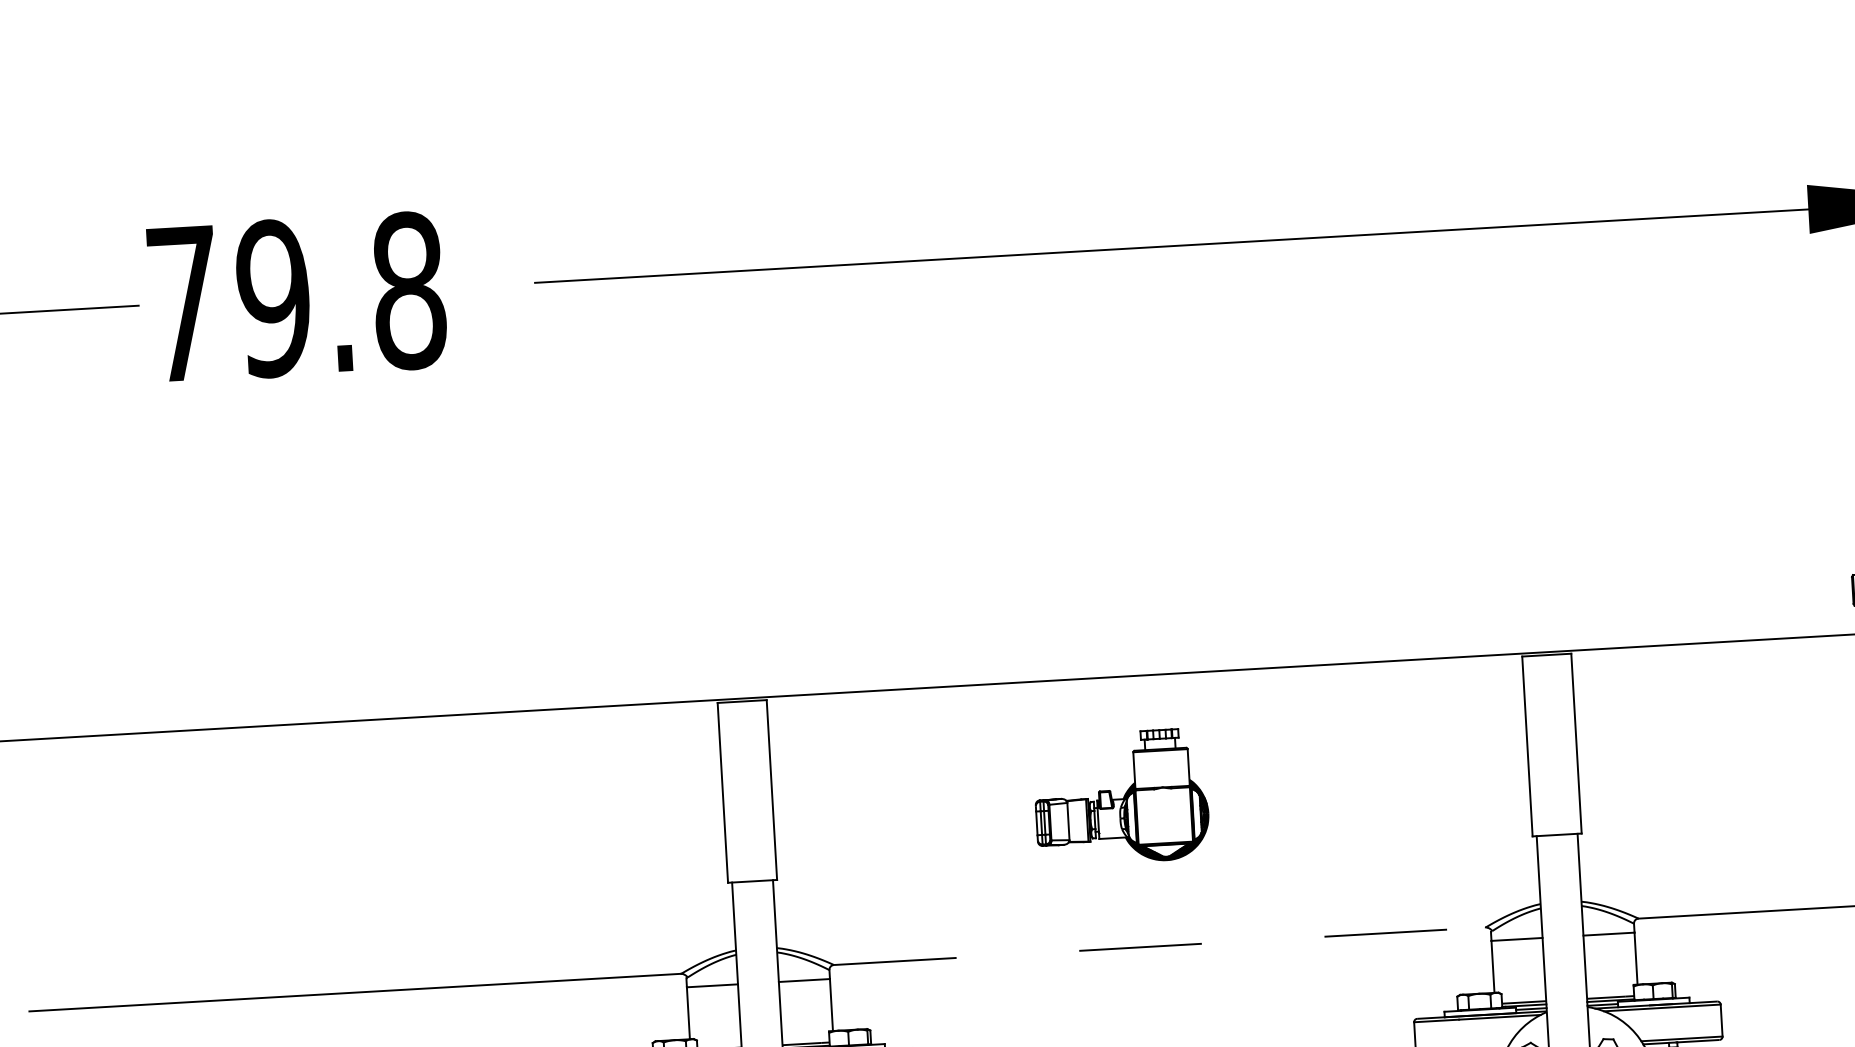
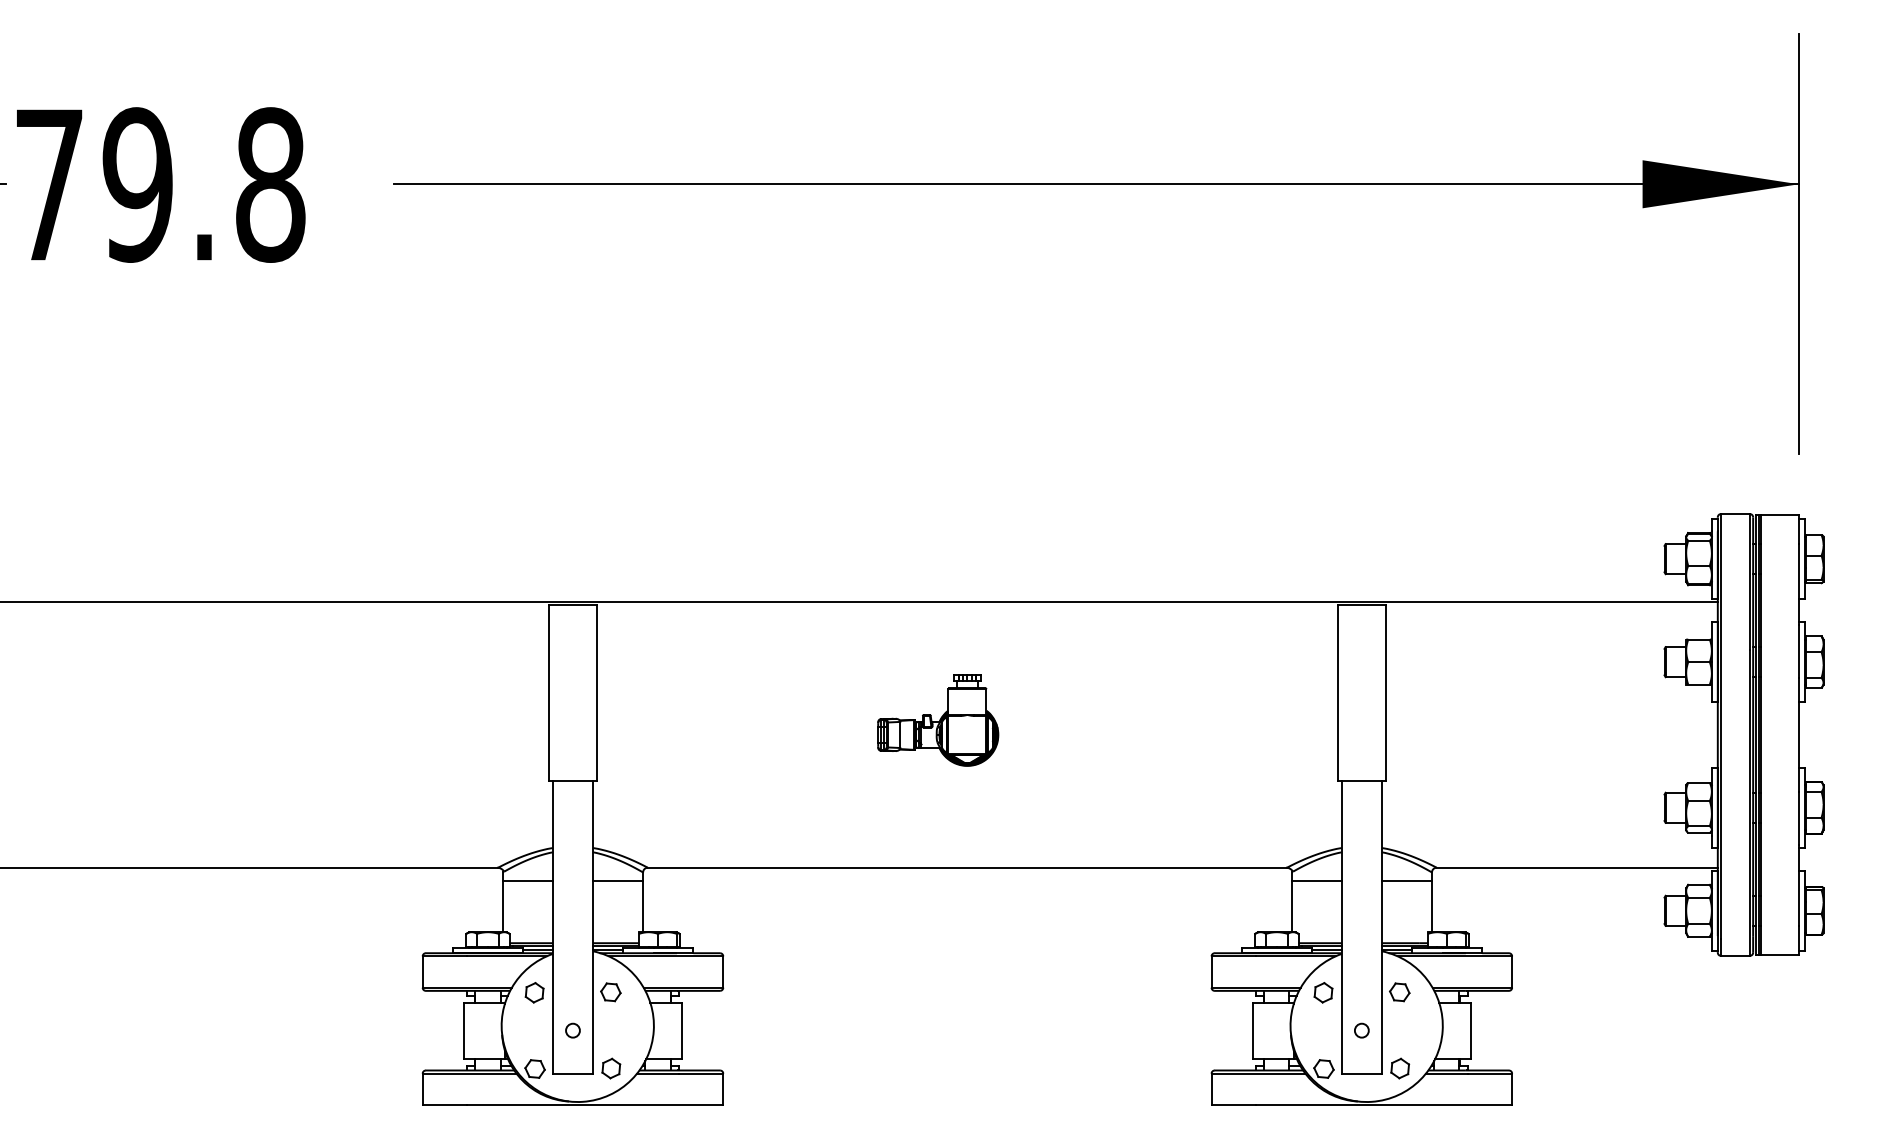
part: (1121, 797) -> (938, 720), size x0.71
line: (1159, 945) -> (967, 867), dashed -> solid

